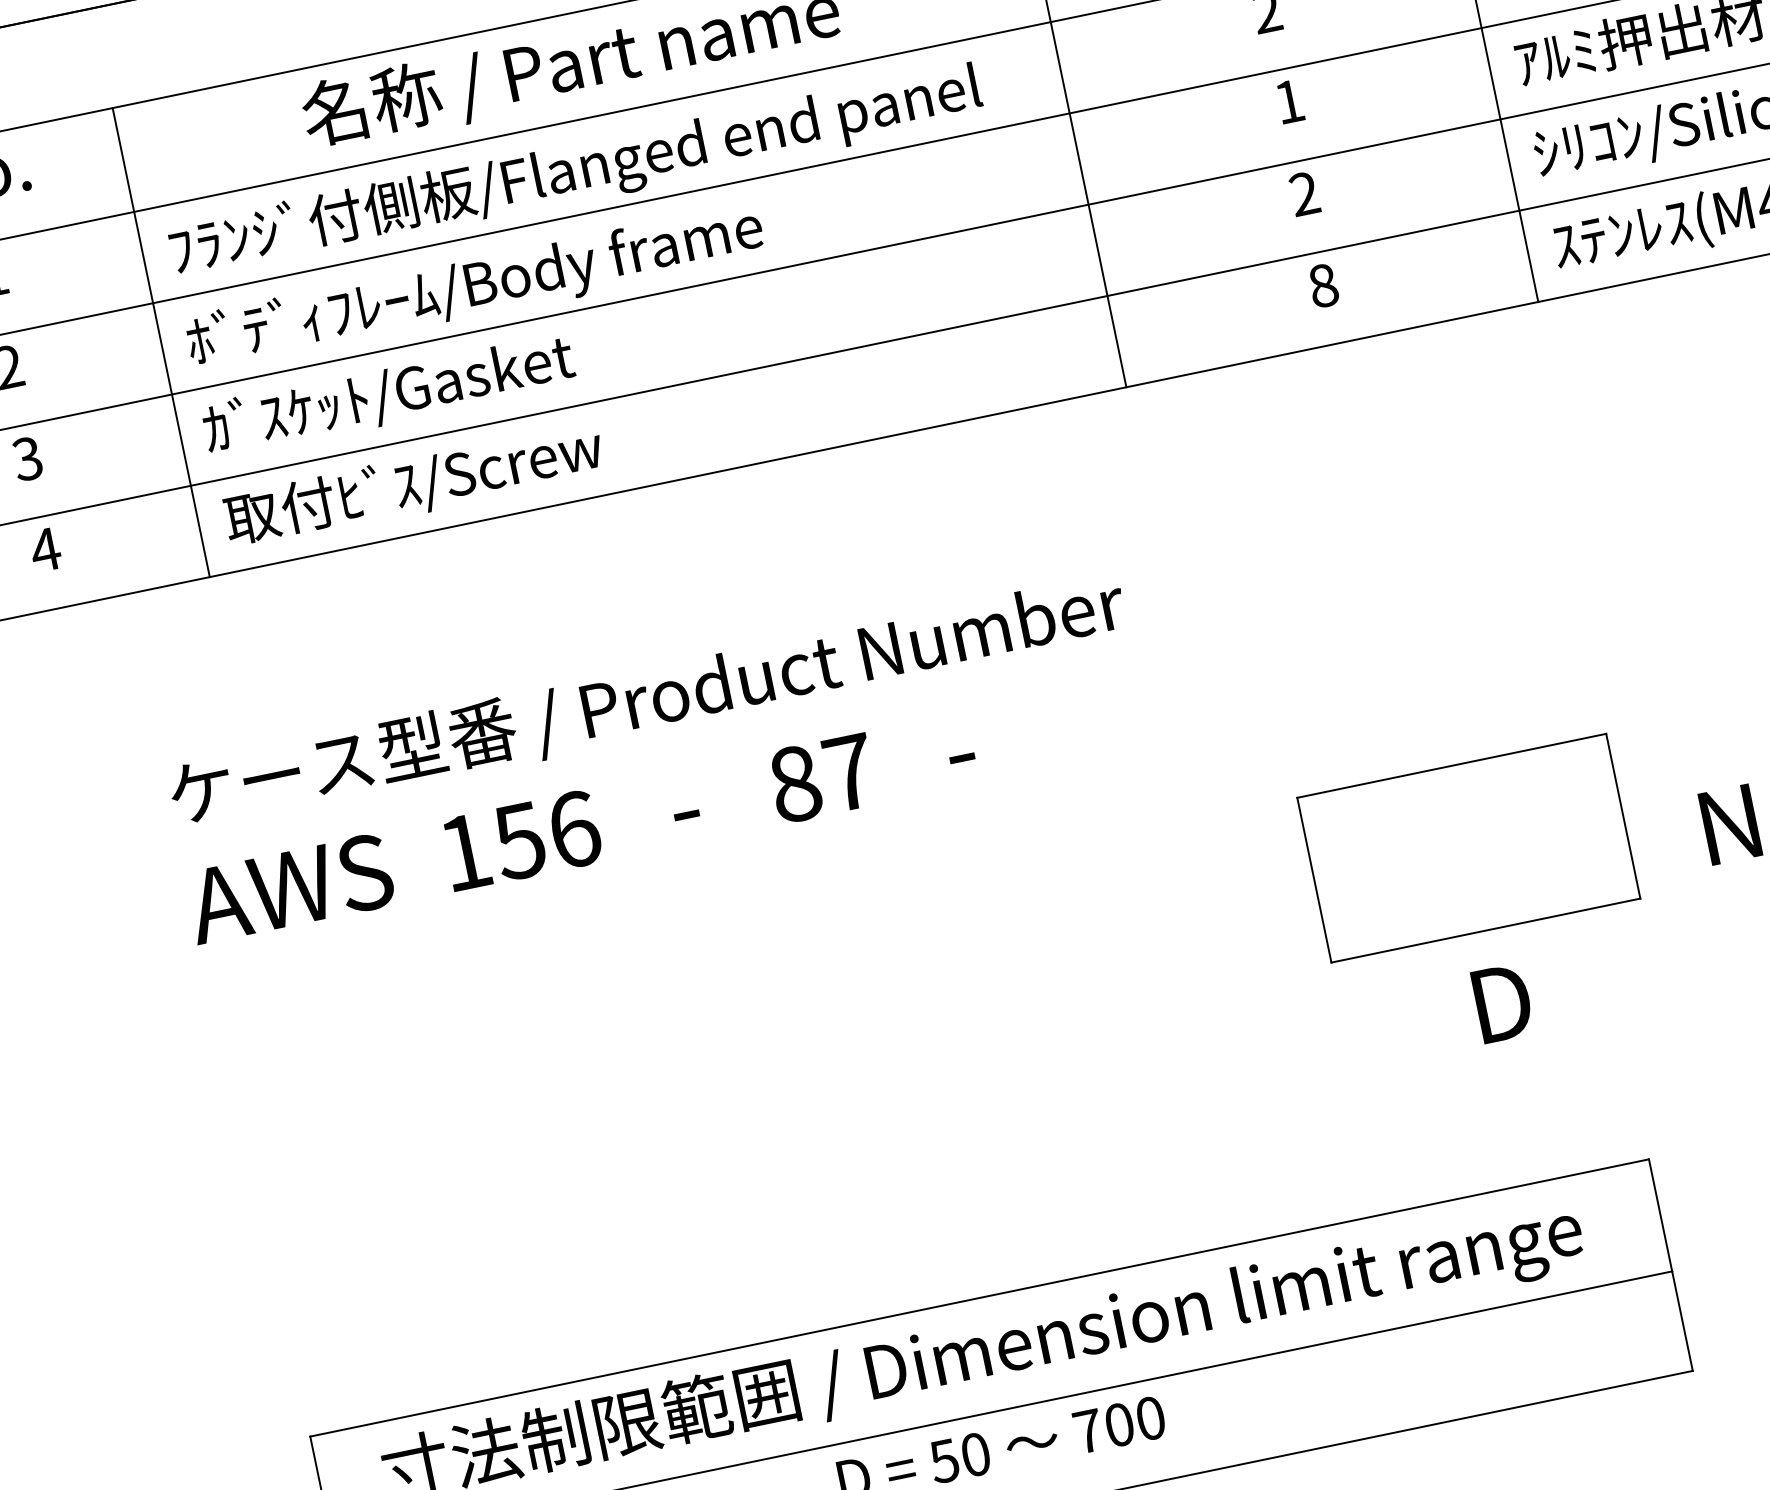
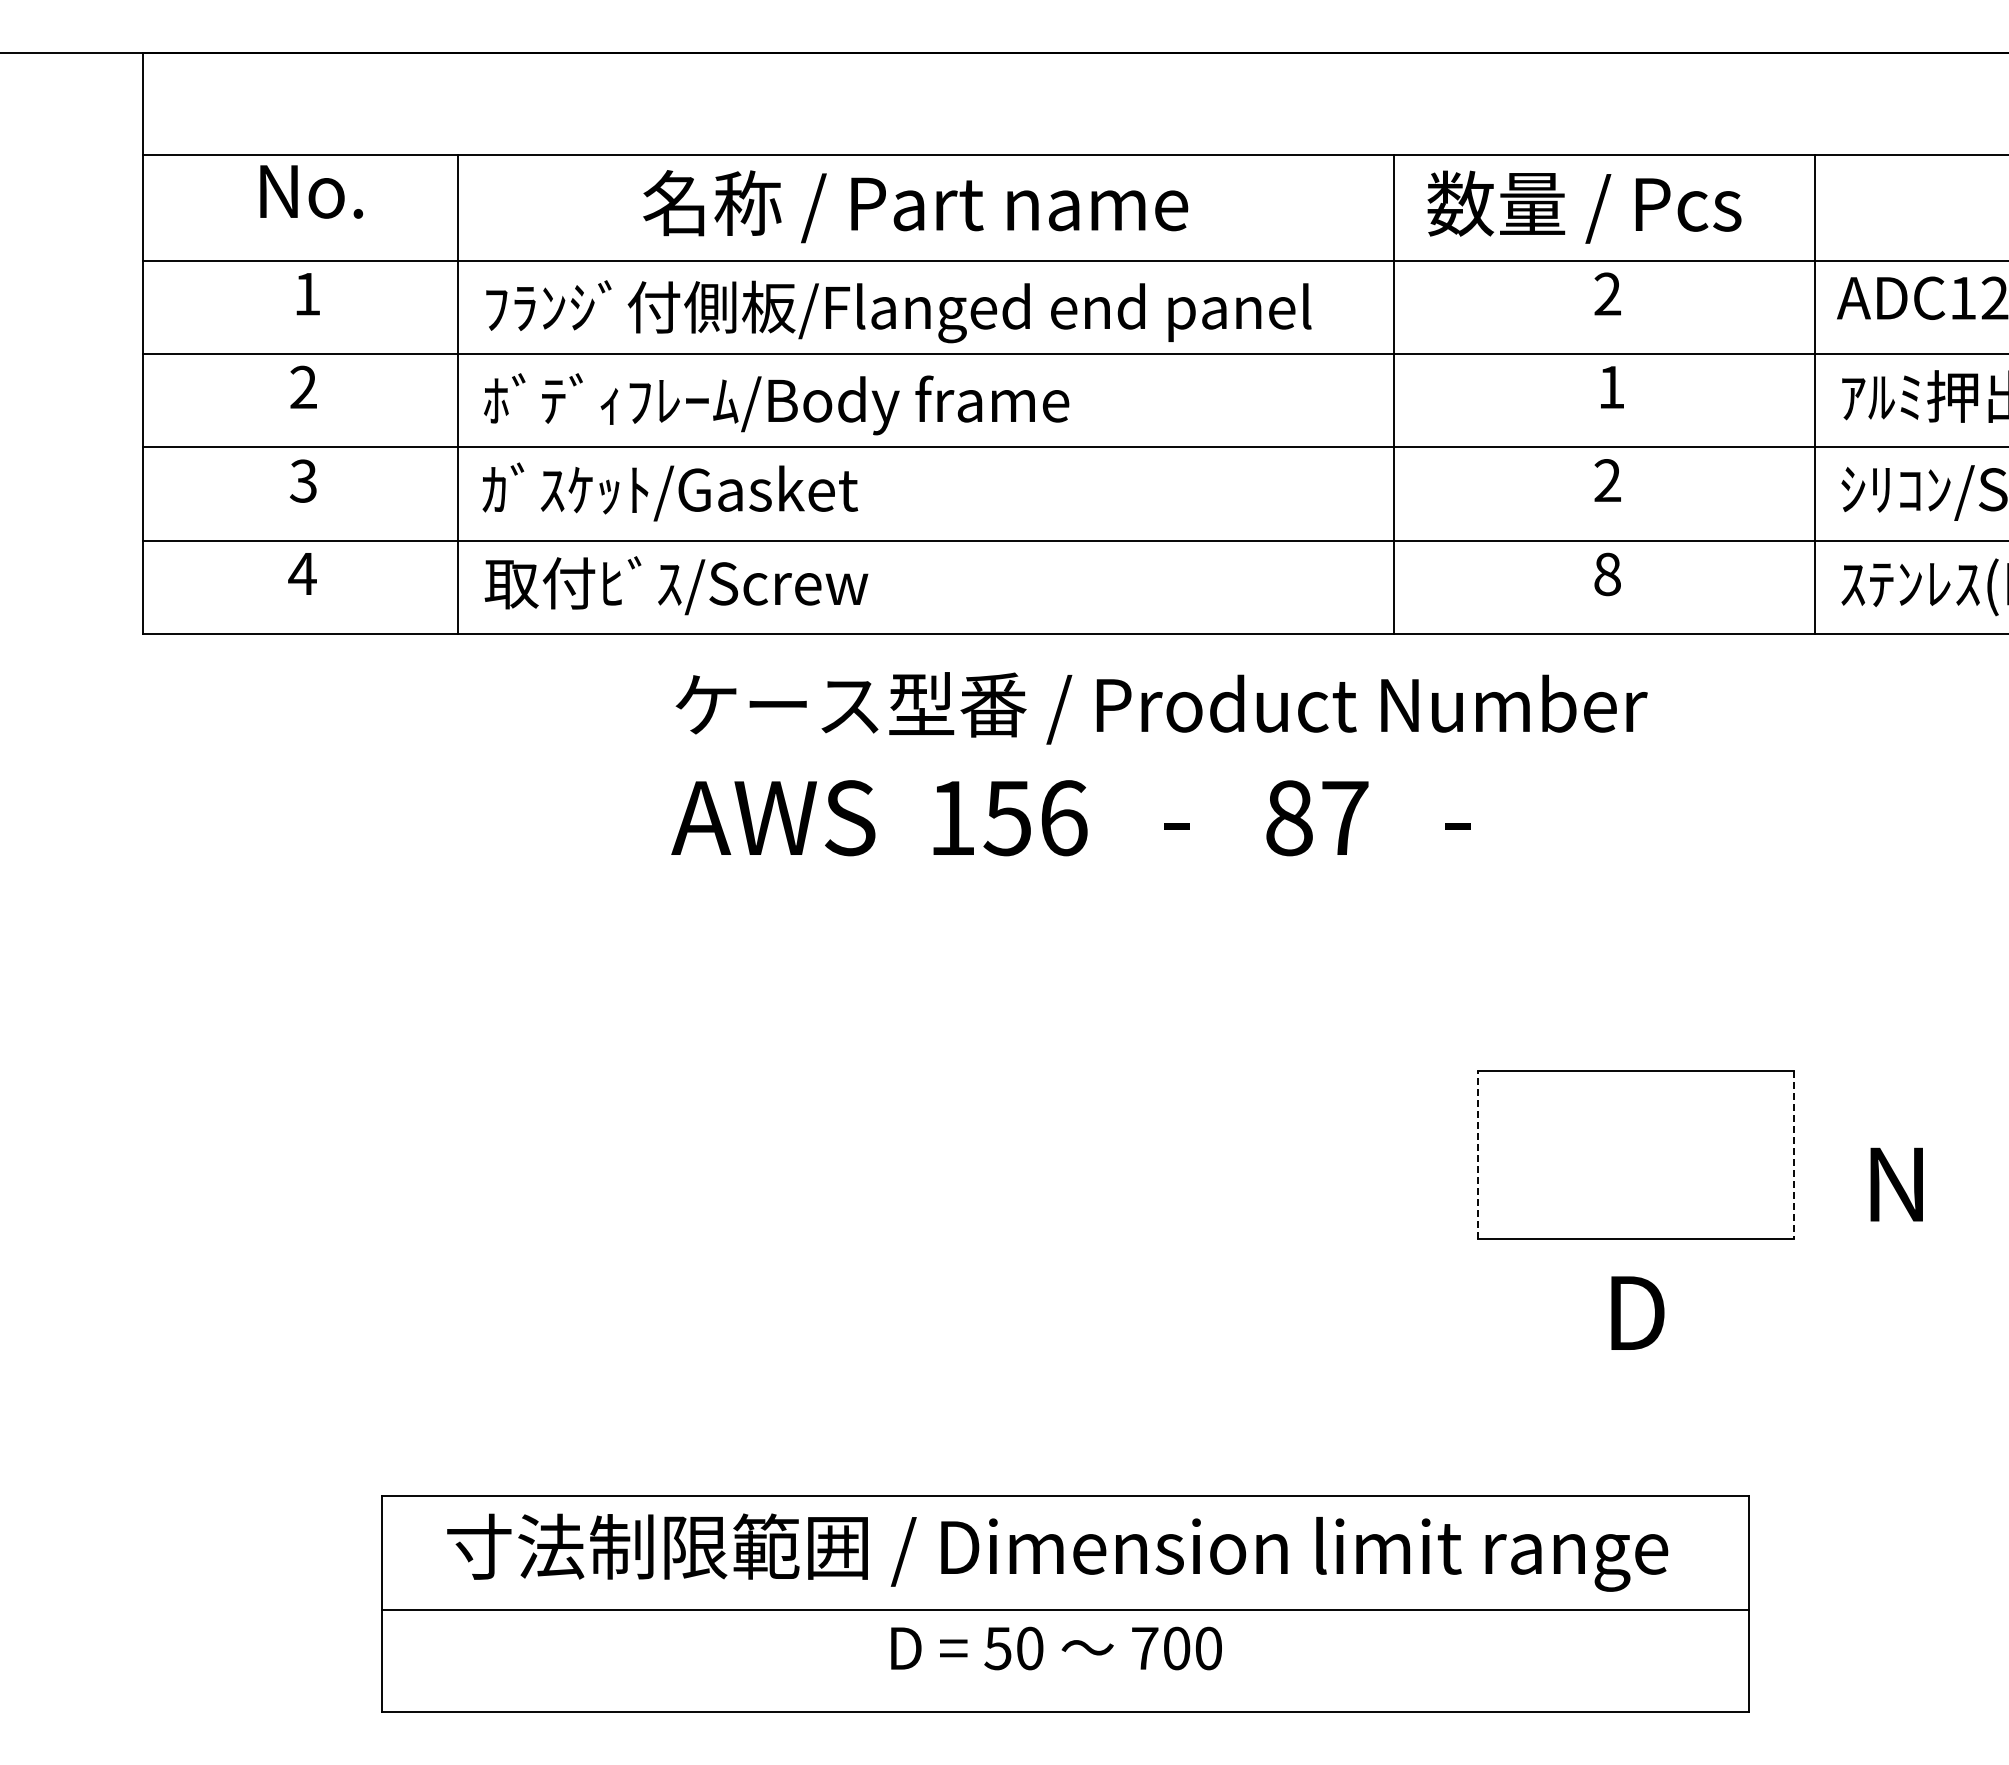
text: (657, 757) -> (1159, 764), moved
line: (1623, 817) -> (1793, 1155), solid -> dashed
line: (1314, 879) -> (1478, 1154), solid -> dashed

